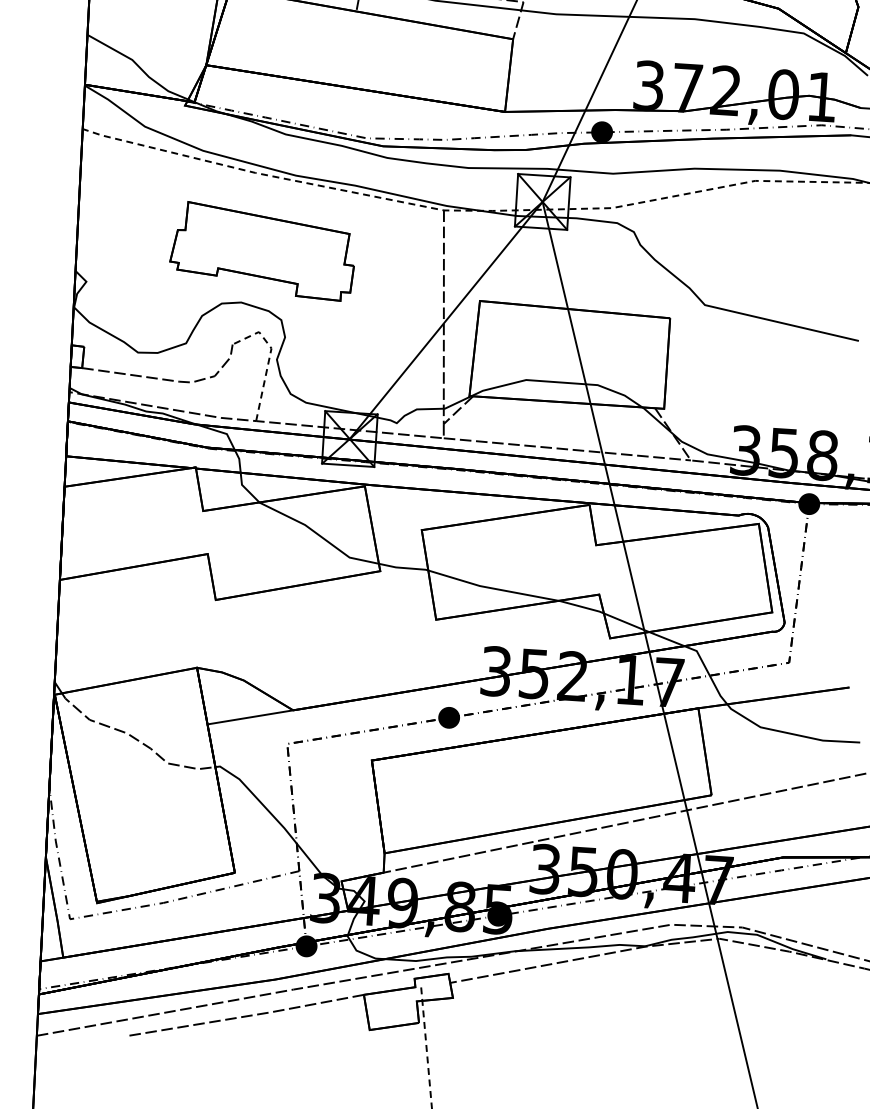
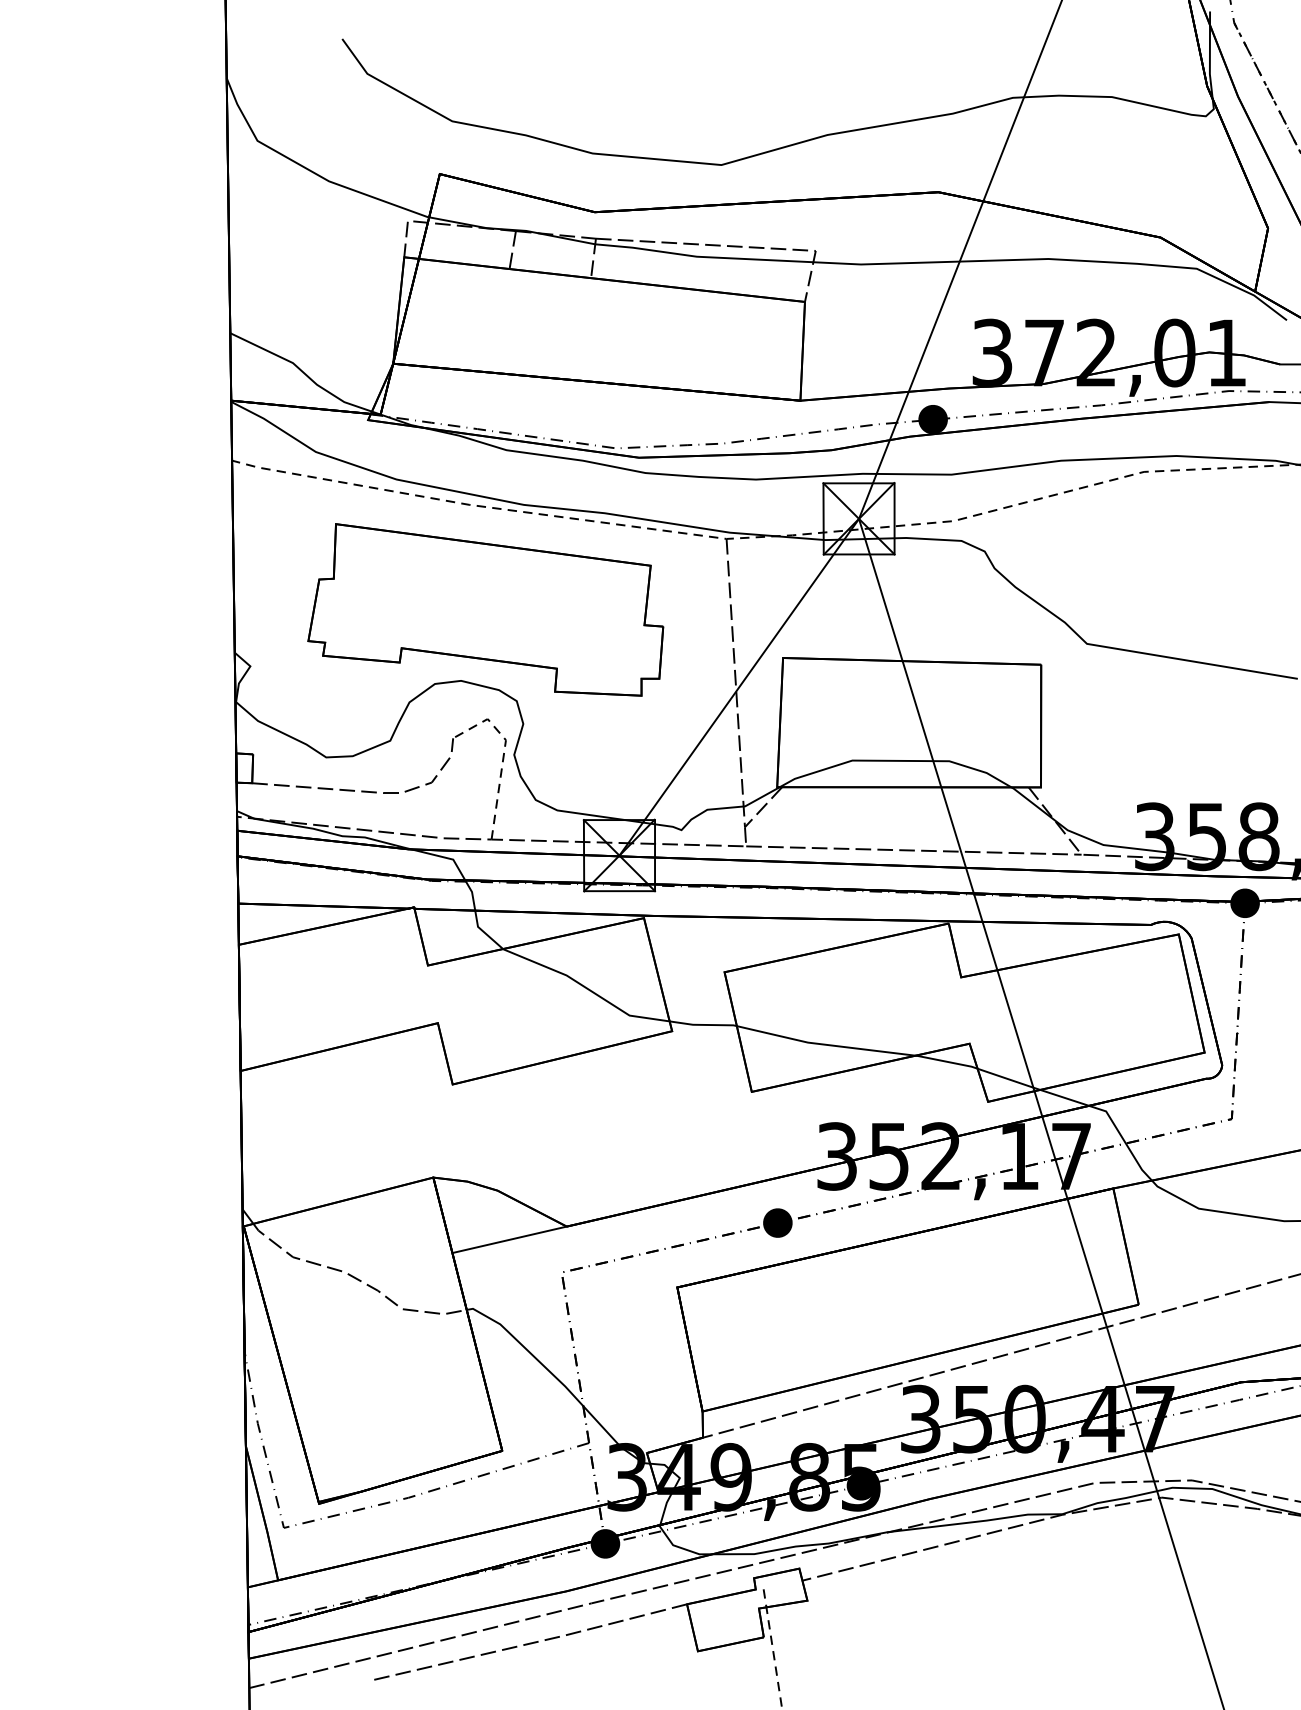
part: (262, 251) -> (485, 609), size x1.43

